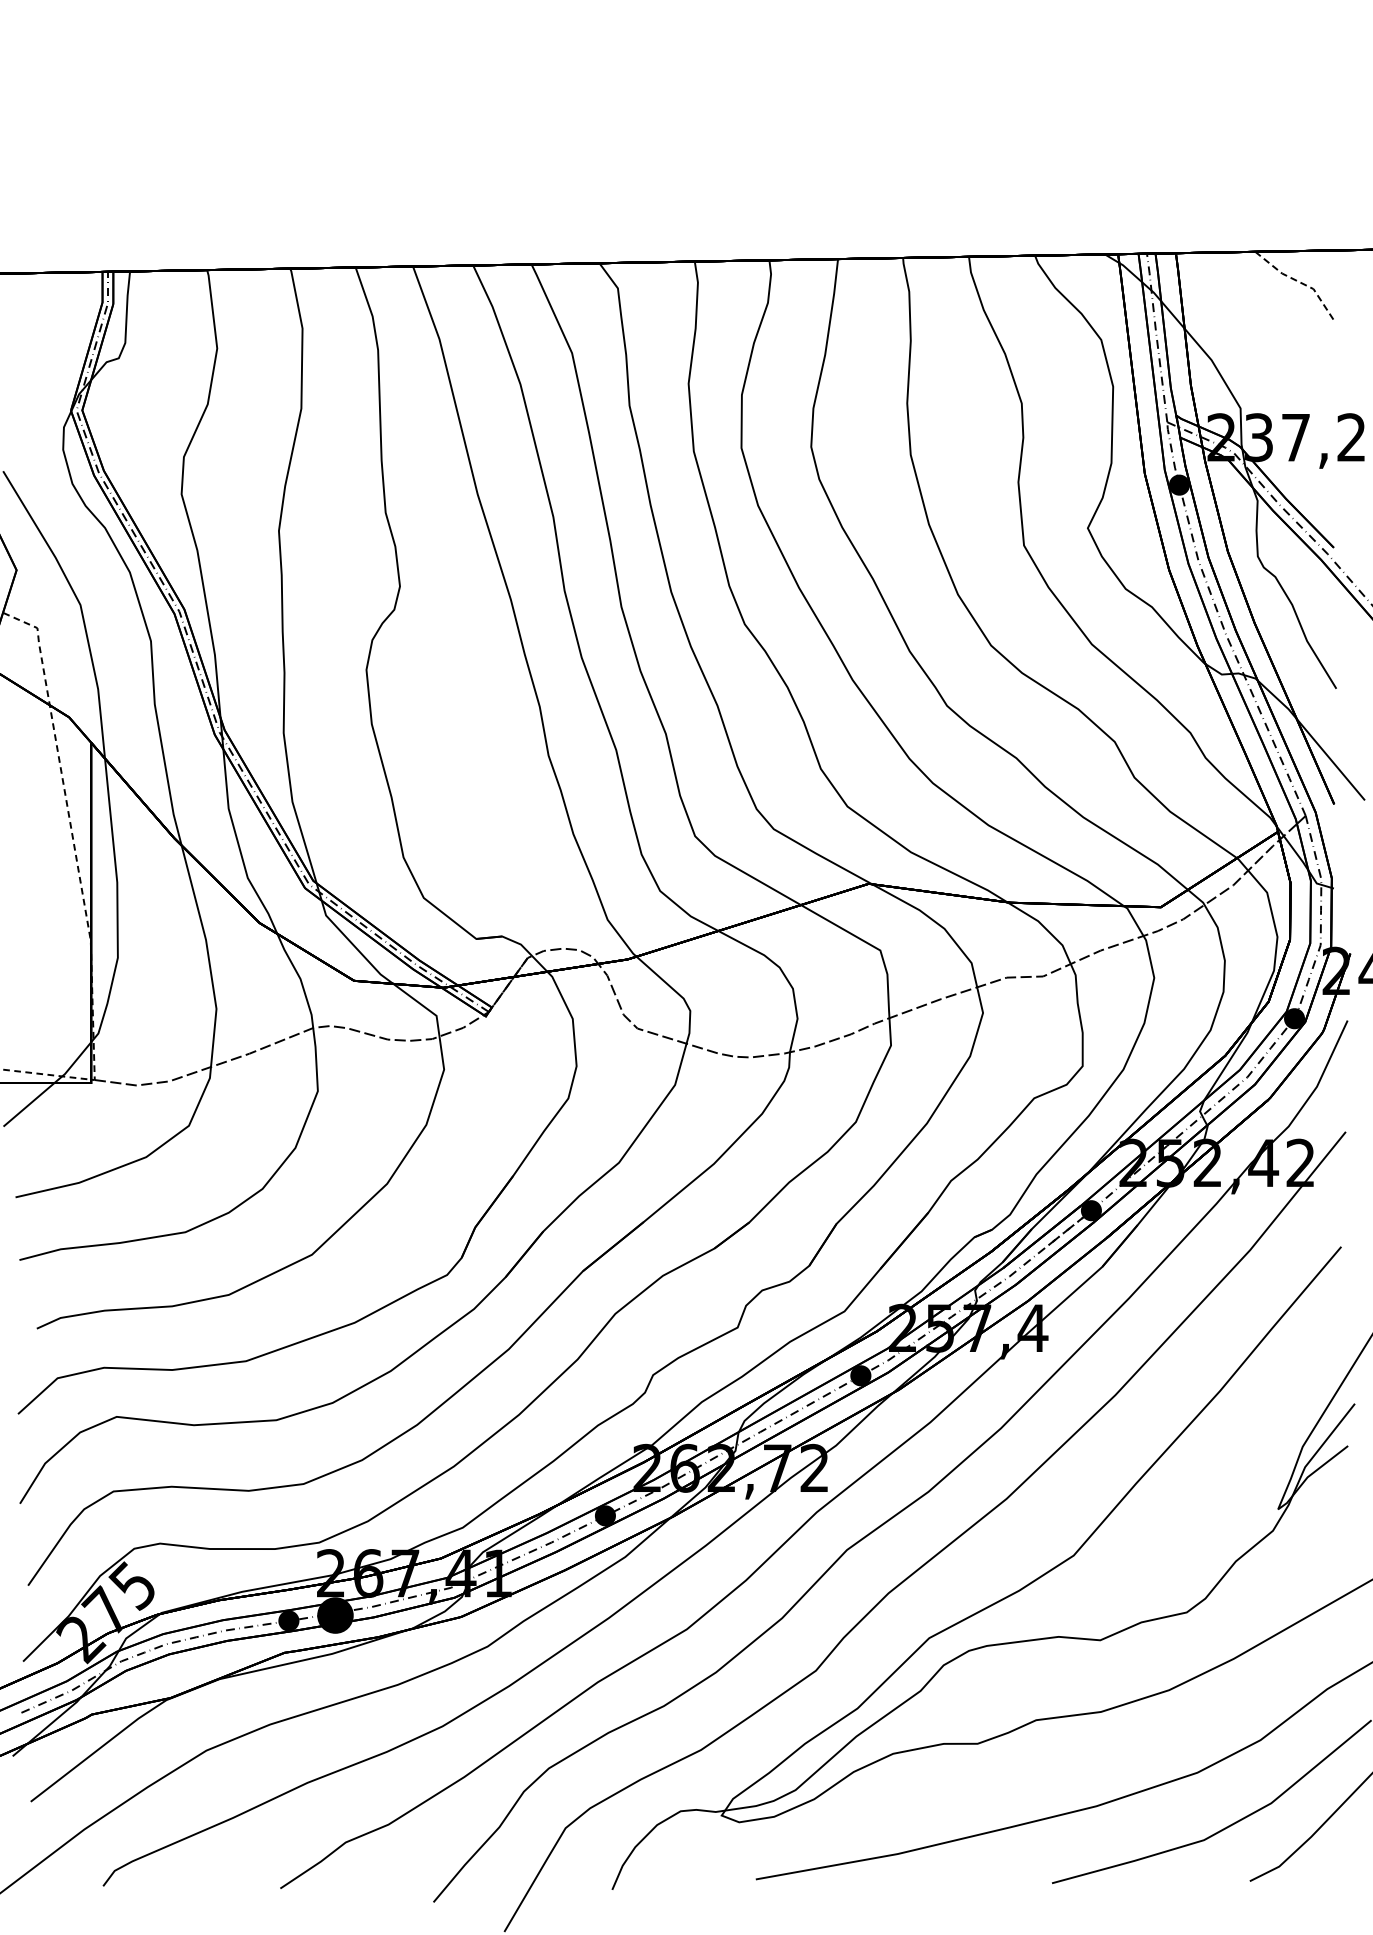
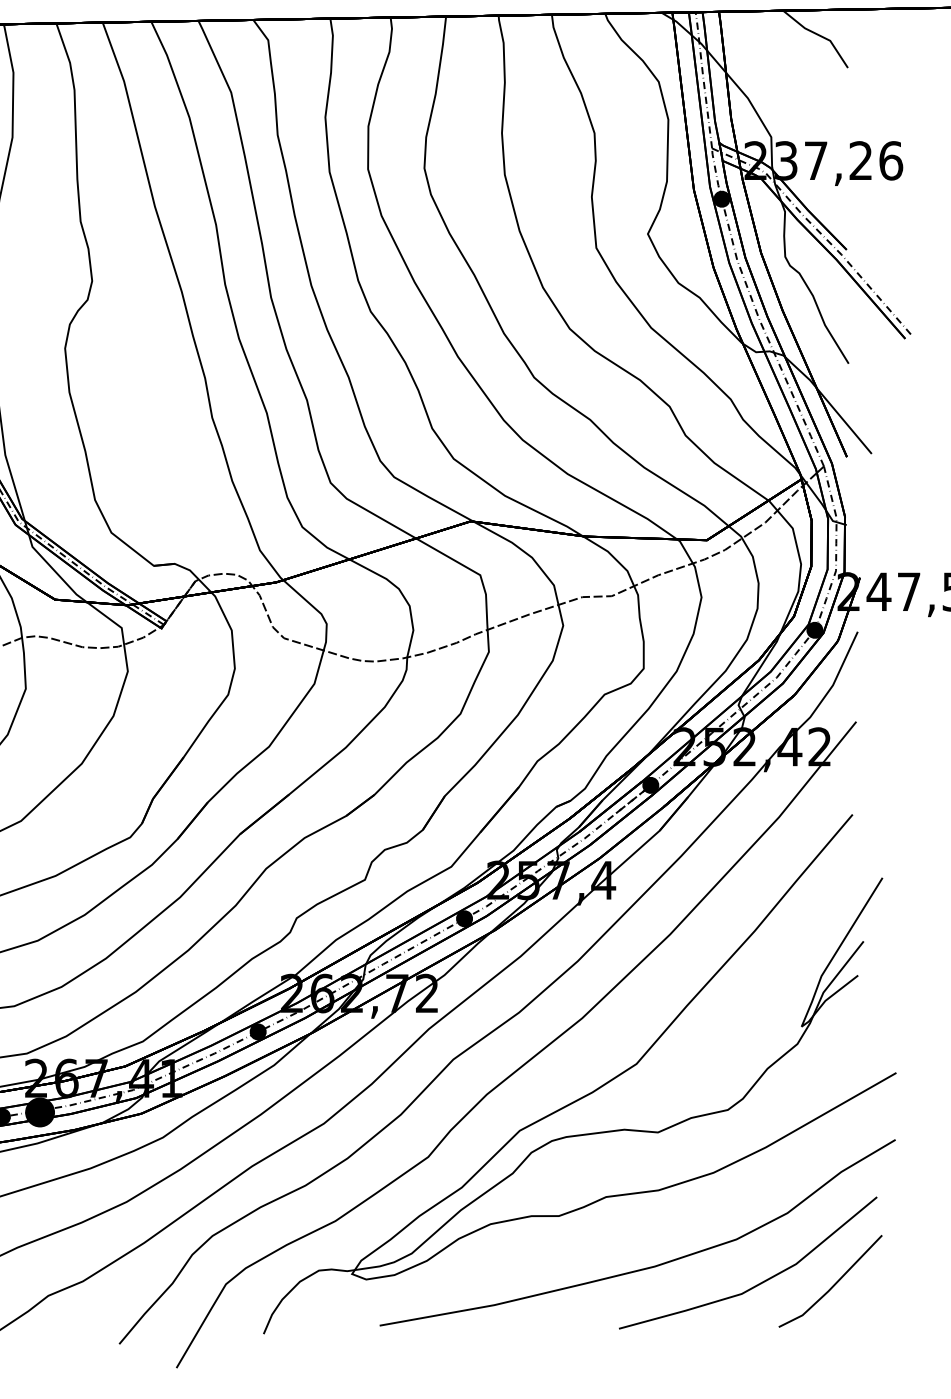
line: (1301, 282) -> (820, 35), dashed -> solid

